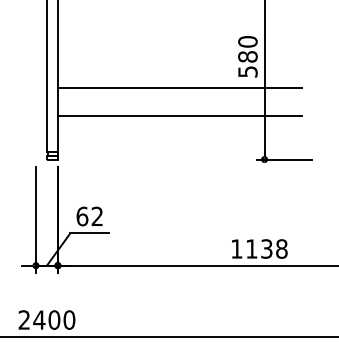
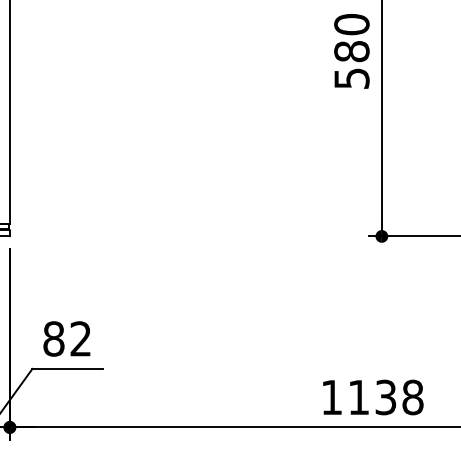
line: (179, 87) -> (228, 106), removed
line: (179, 116) -> (228, 158), removed
text: (82, 216) -> (54, 338), 62 -> 82

